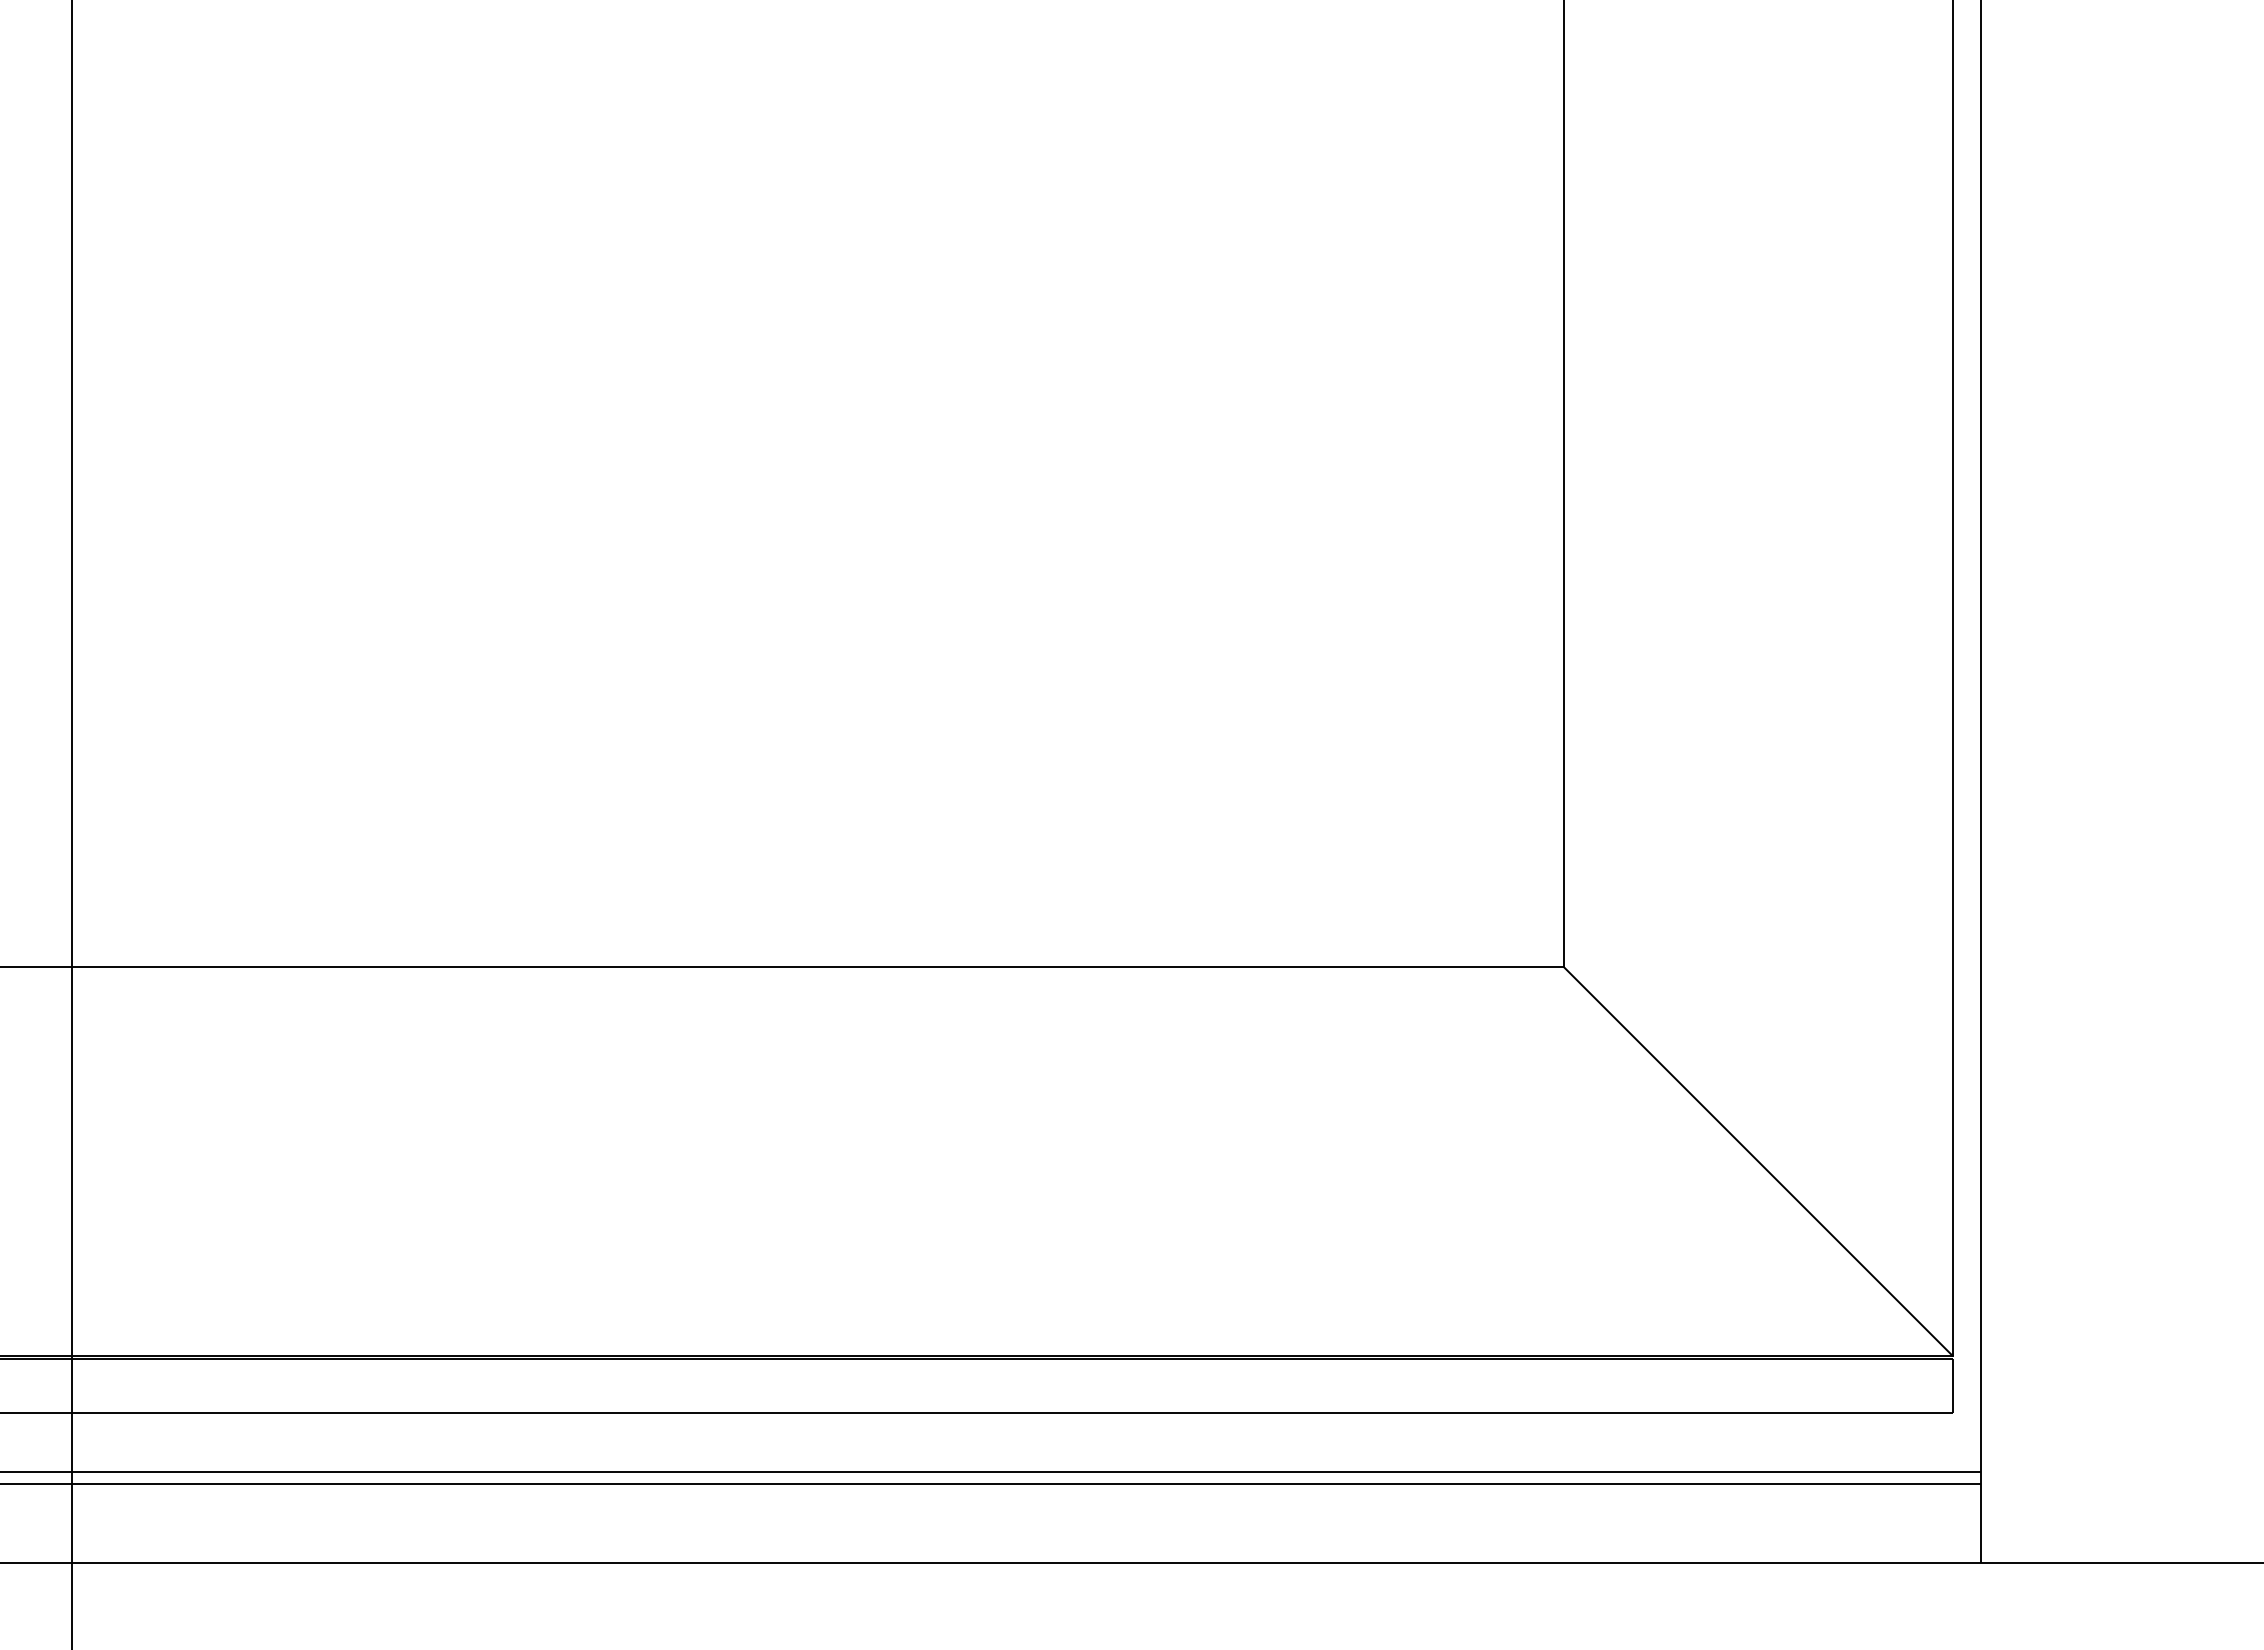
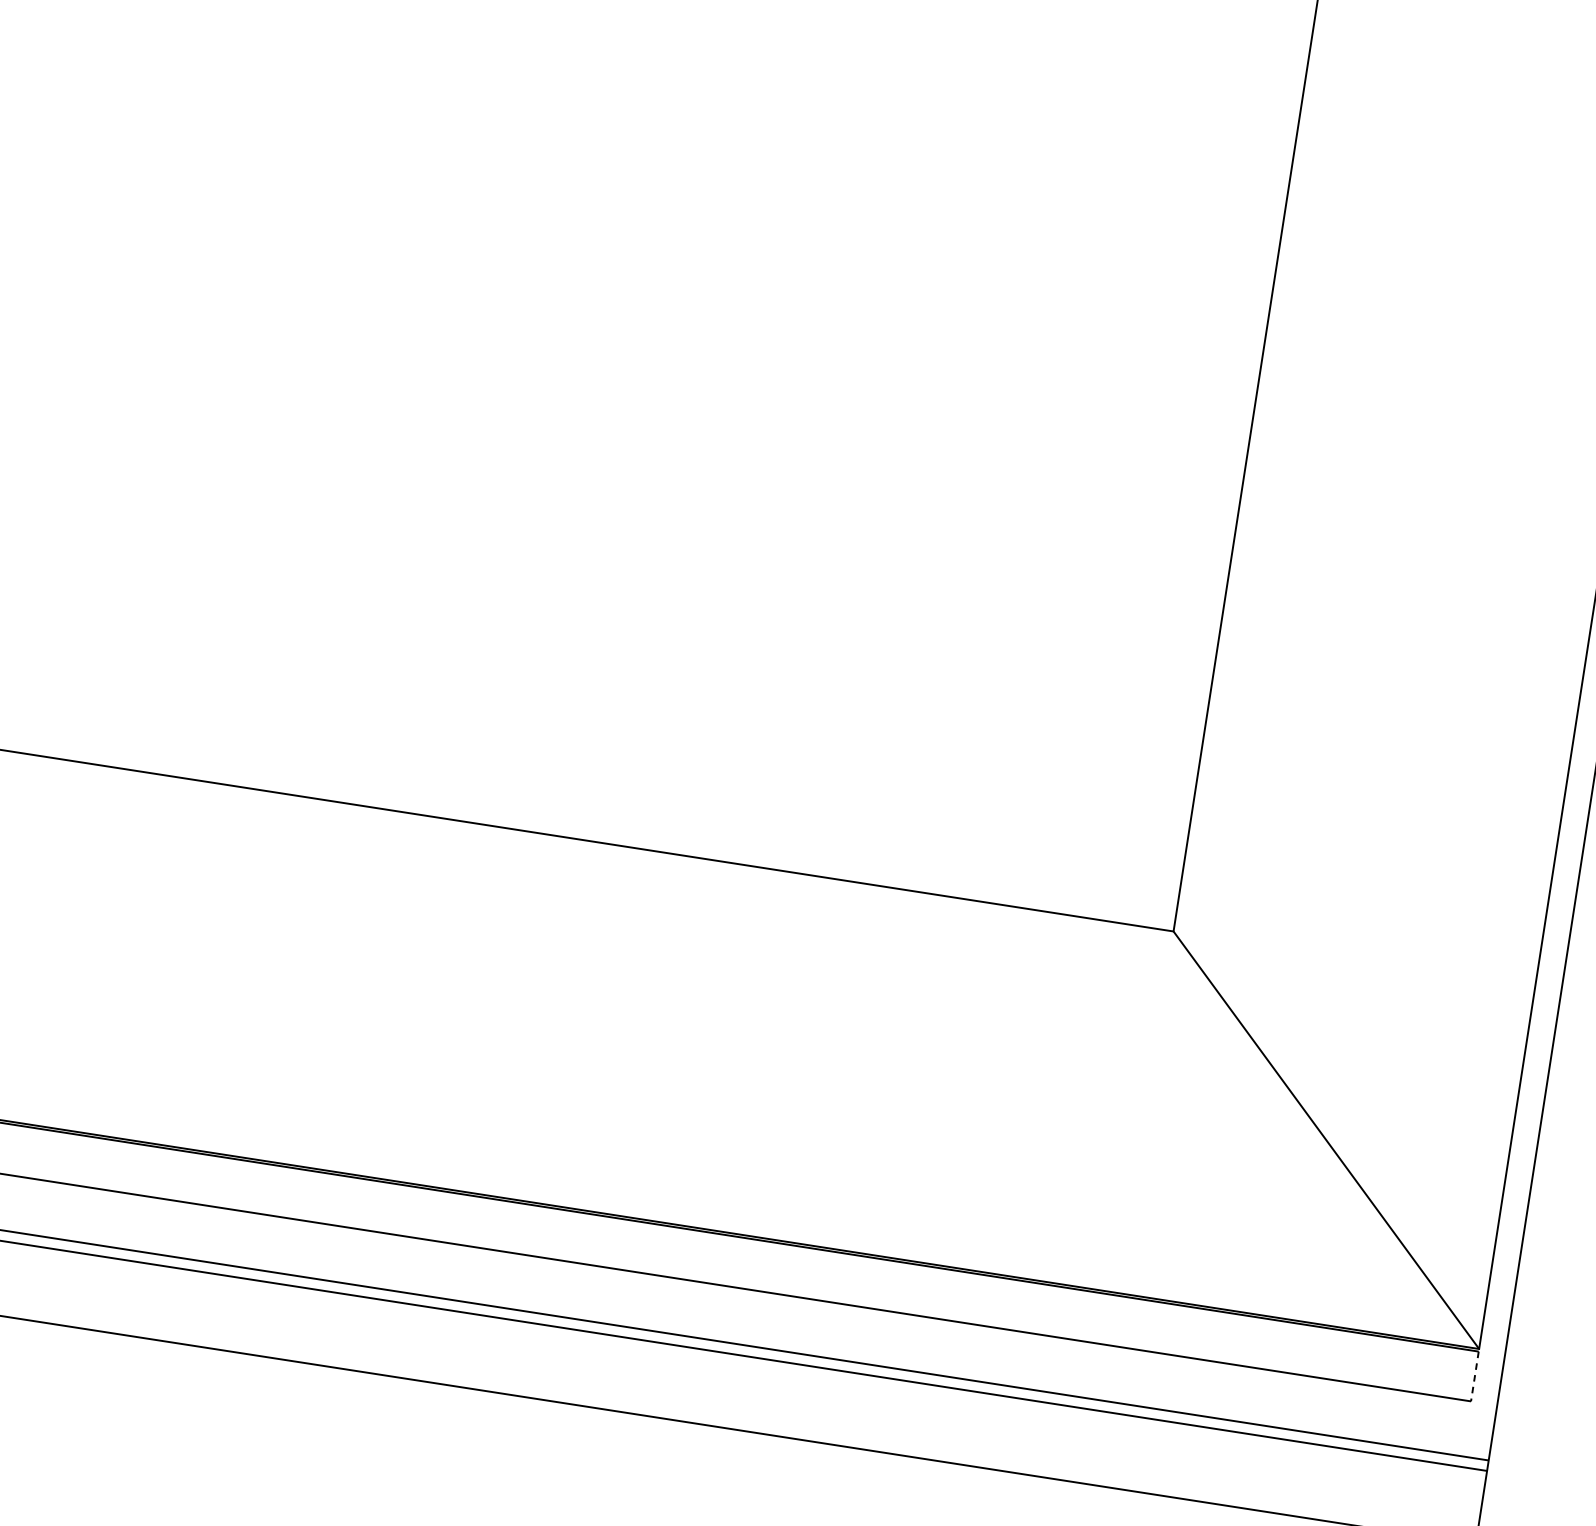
line: (1953, 1386) -> (1475, 1376), solid -> dashed

